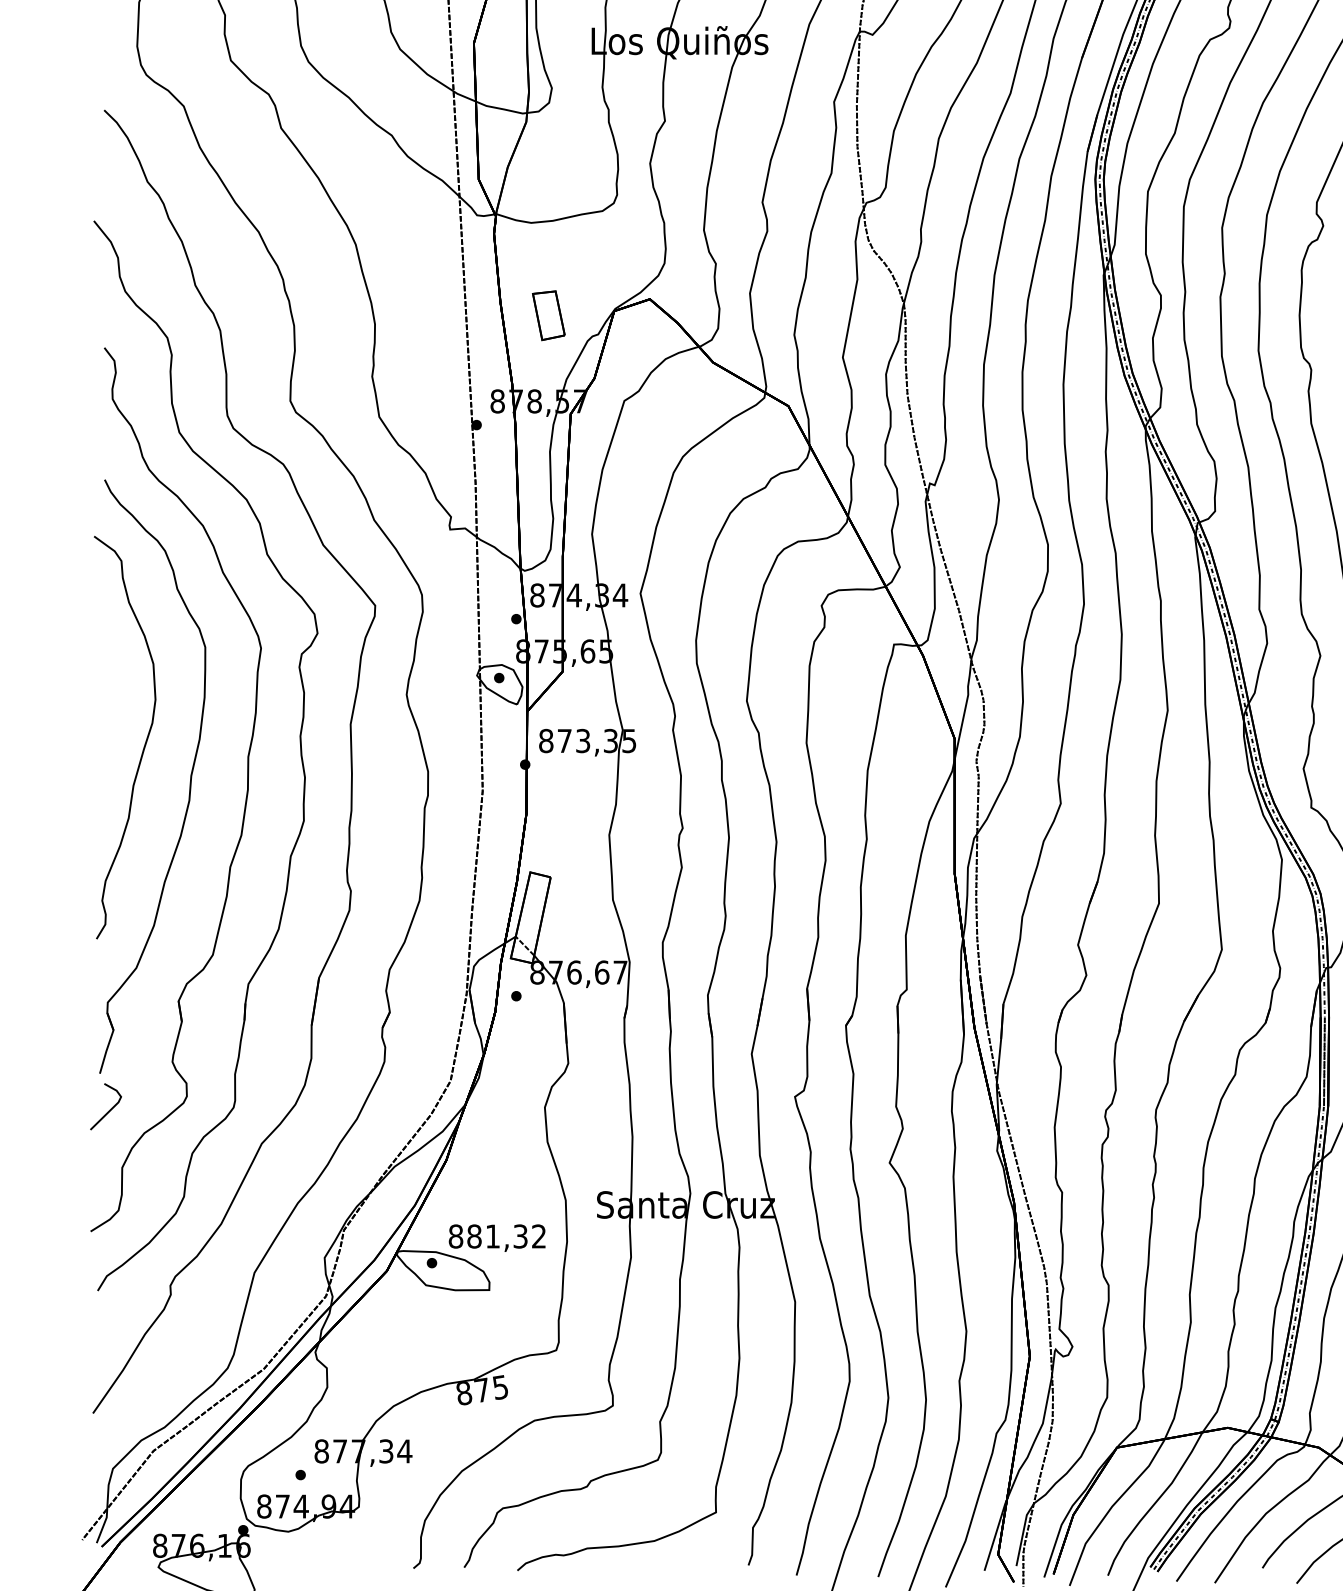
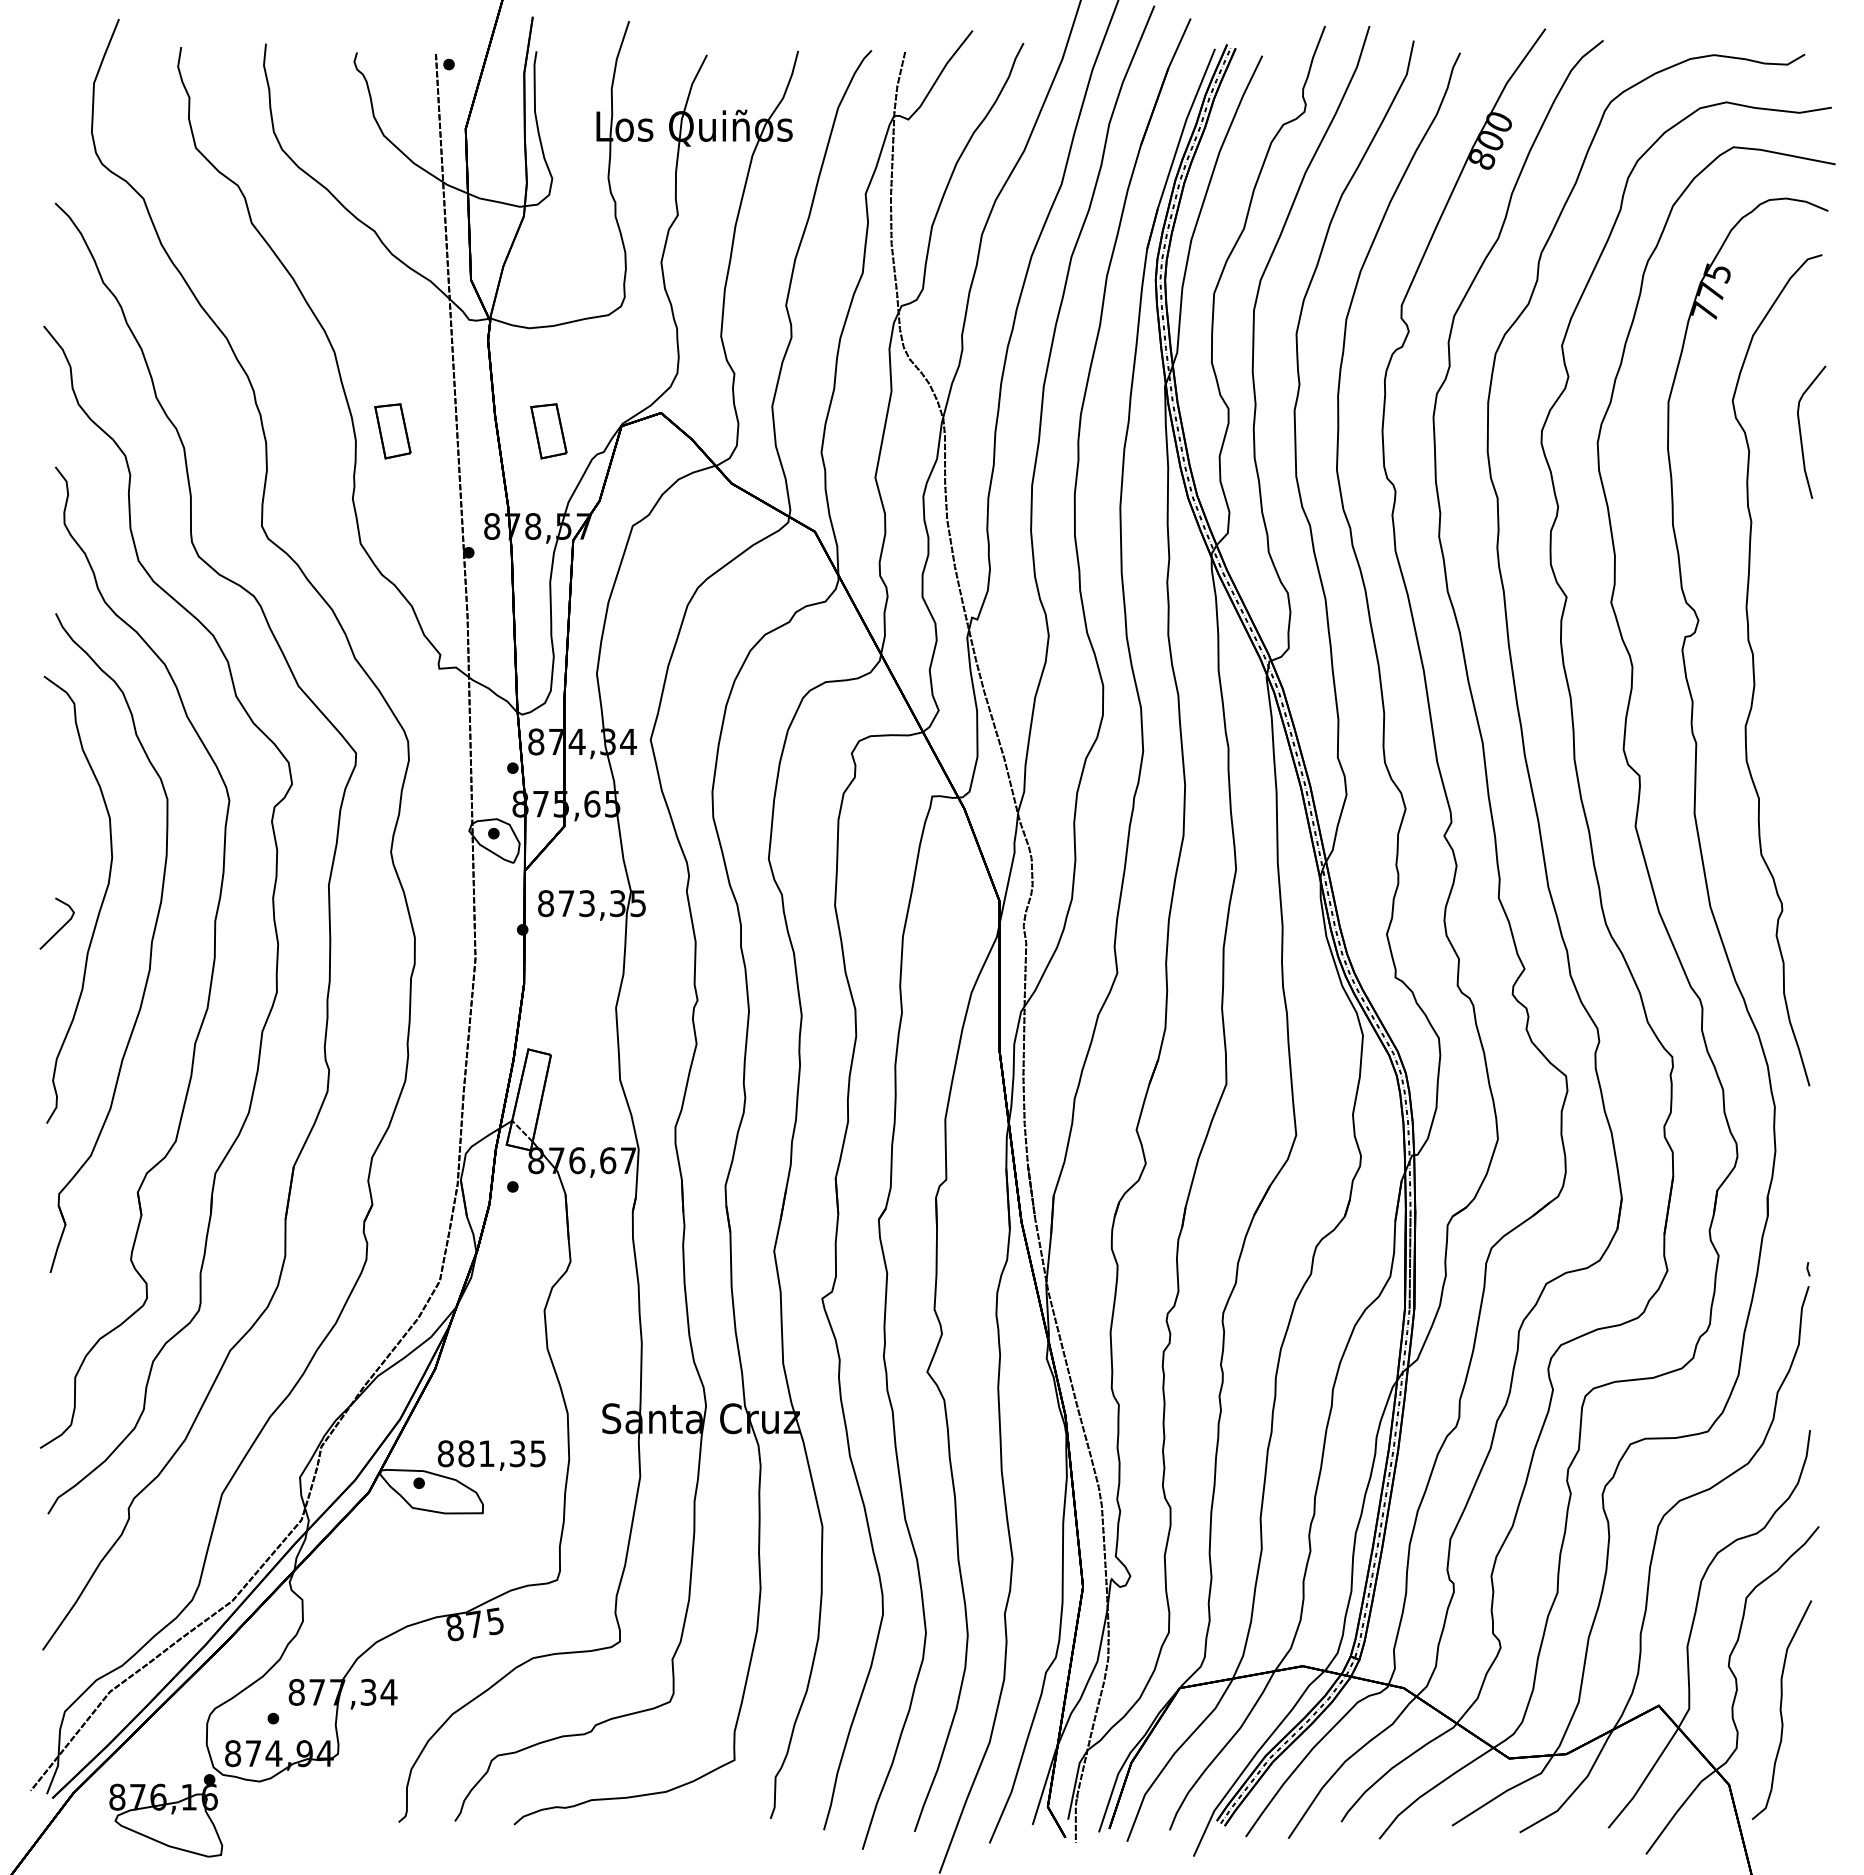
part: (407, 315) -> (392, 431), added
line: (108, 1110) -> (60, 927), moved
text: (538, 1236) -> (537, 1453), 881,32 -> 881,35

